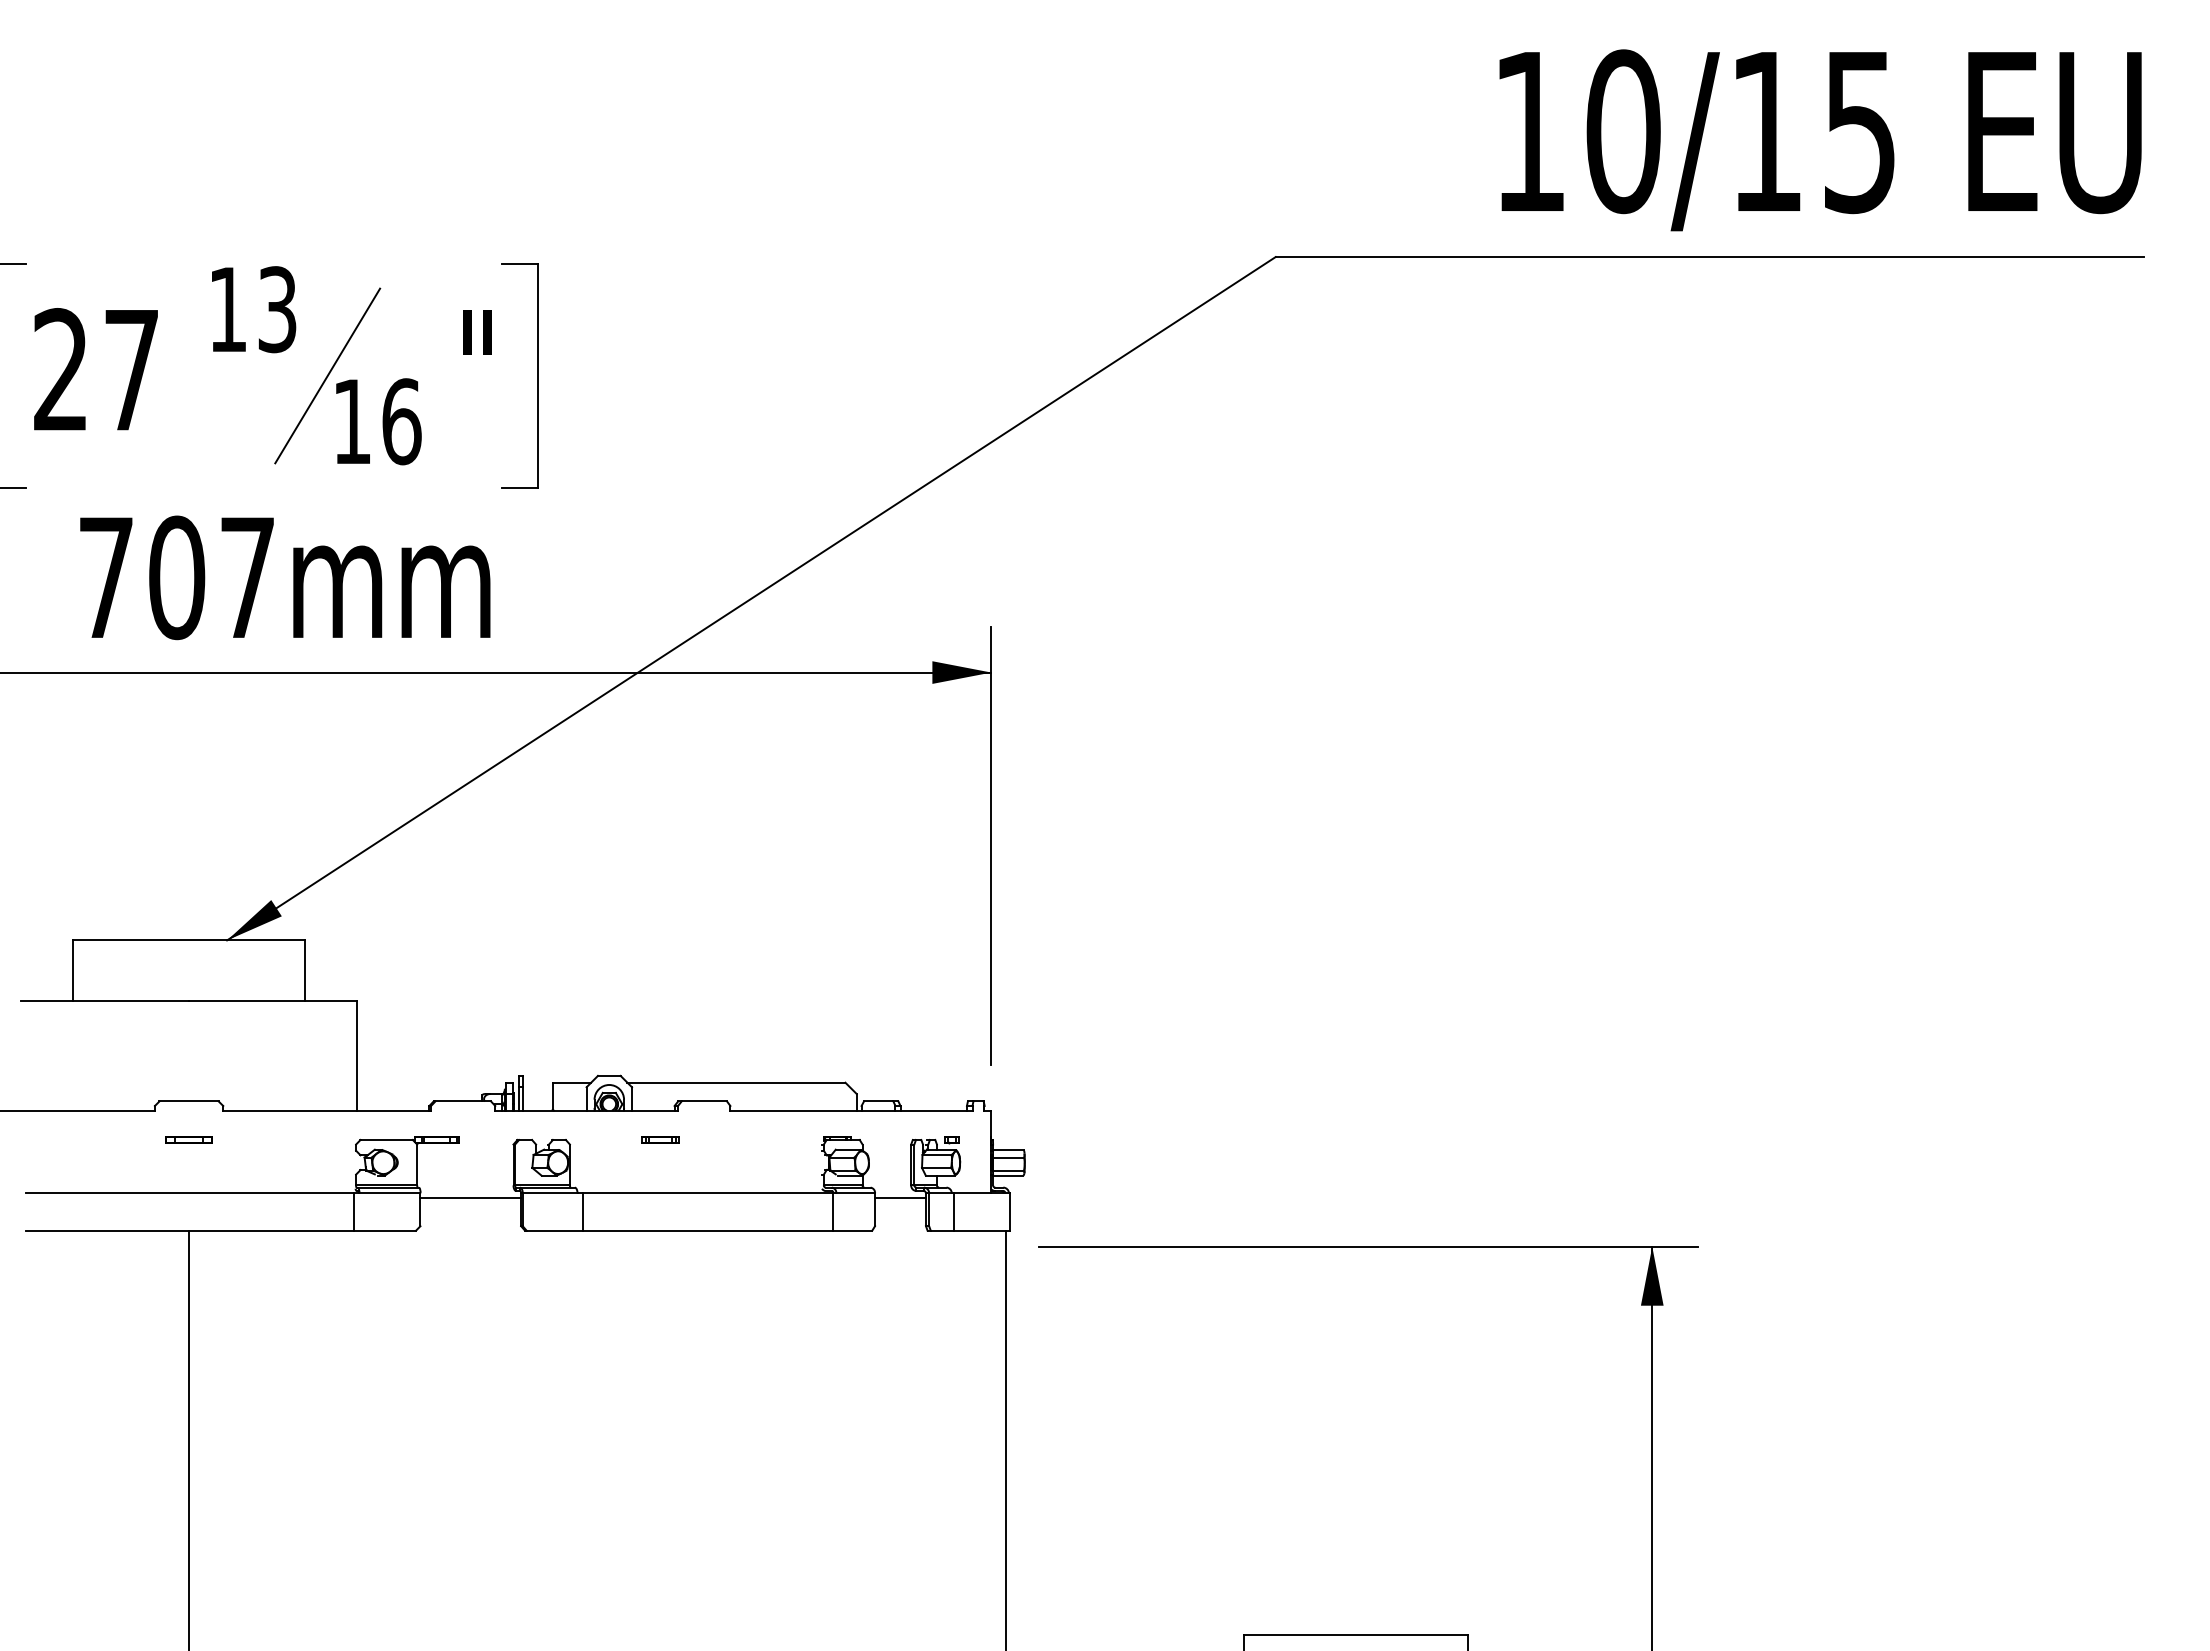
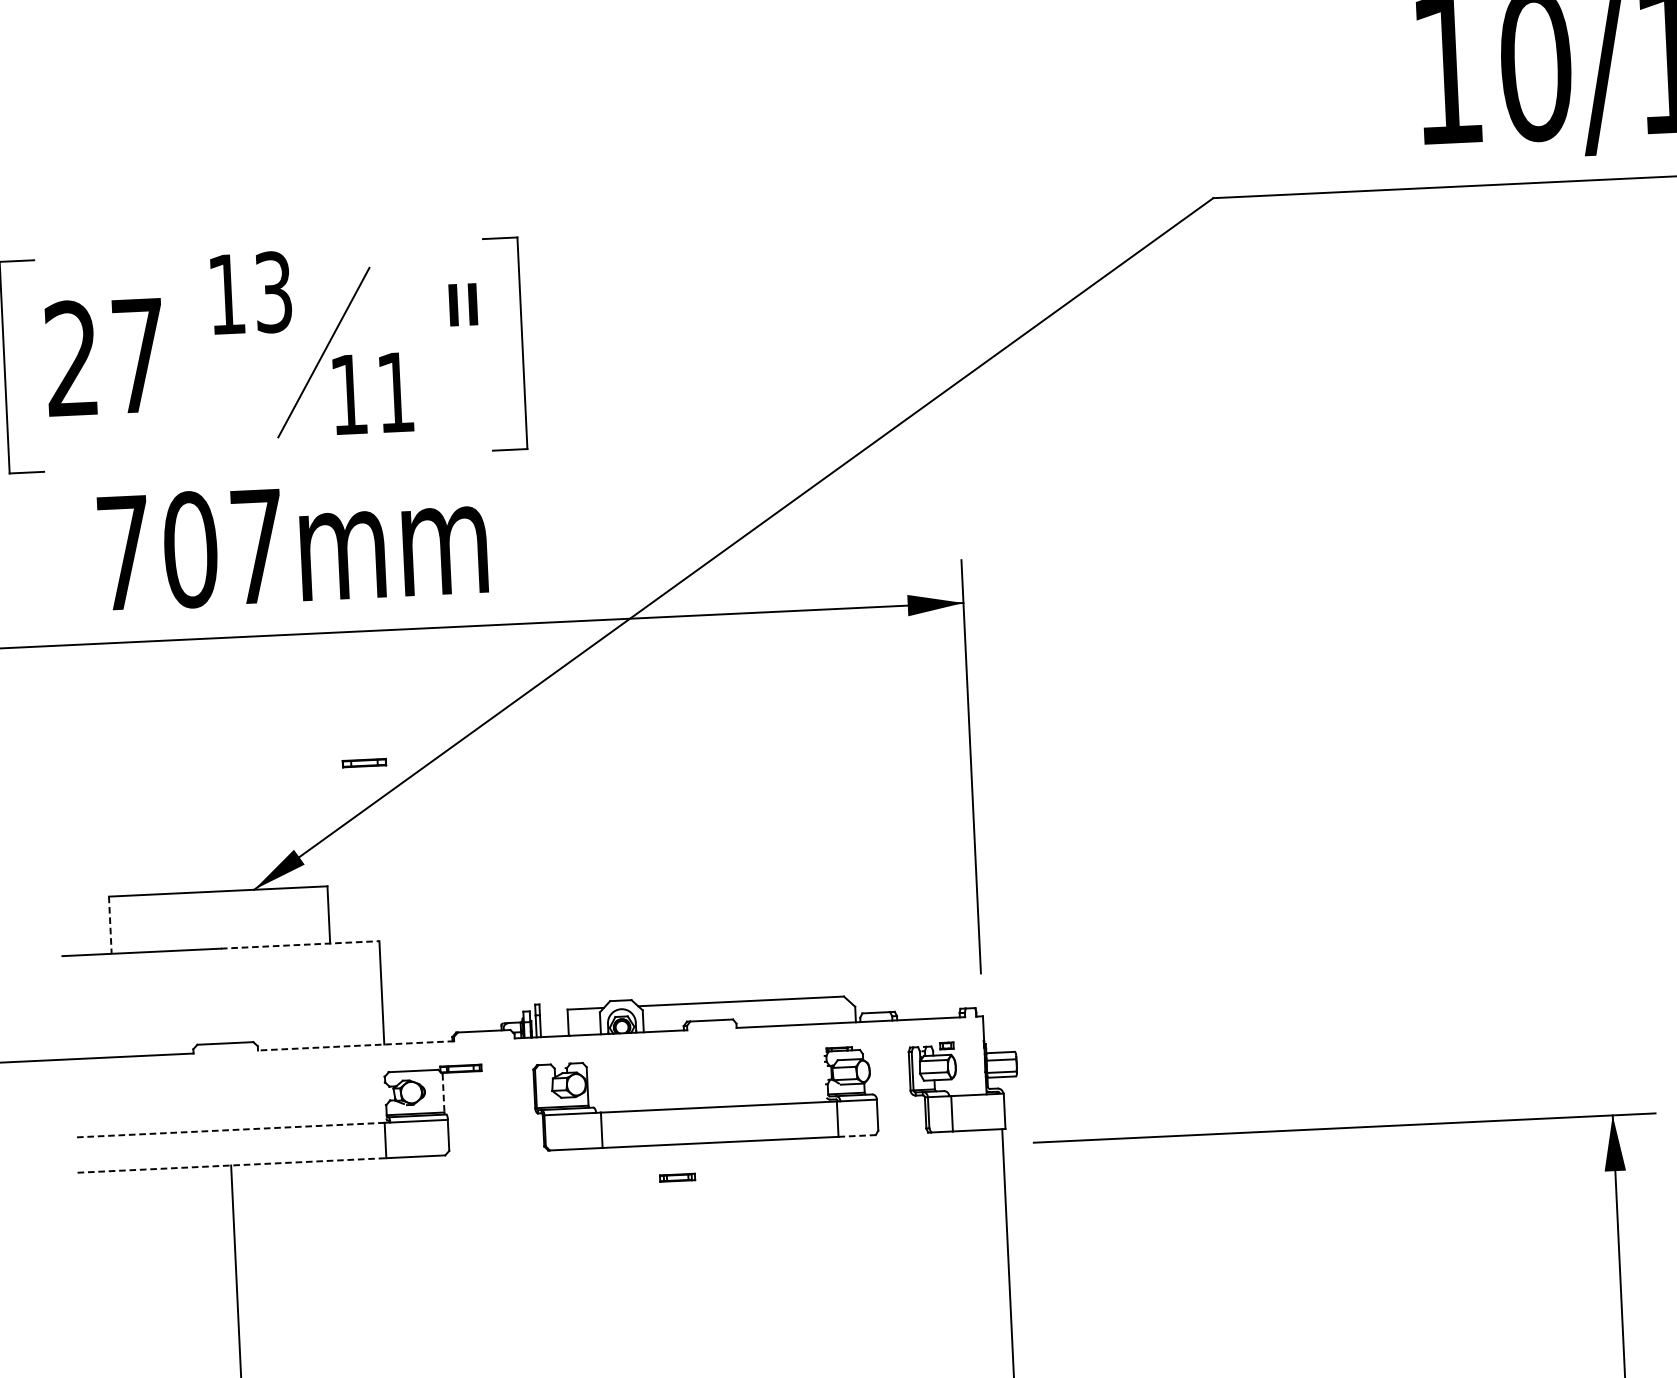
text: (401, 421) -> (395, 392), 16 -> 11
line: (73, 971) -> (110, 925), solid -> dashed
line: (273, 1001) -> (300, 945), solid -> dashed
line: (327, 1110) -> (356, 1045), solid -> dashed
part: (188, 1139) -> (363, 762), moved
part: (660, 1139) -> (677, 1177), moved
line: (417, 1165) -> (443, 1093), solid -> dashed
line: (189, 1193) -> (229, 1130), solid -> dashed
line: (470, 1198) -> (495, 1122), removed
line: (900, 1198) -> (901, 1103), removed
line: (189, 1230) -> (231, 1165), solid -> dashed
line: (852, 1230) -> (857, 1135), solid -> dashed

